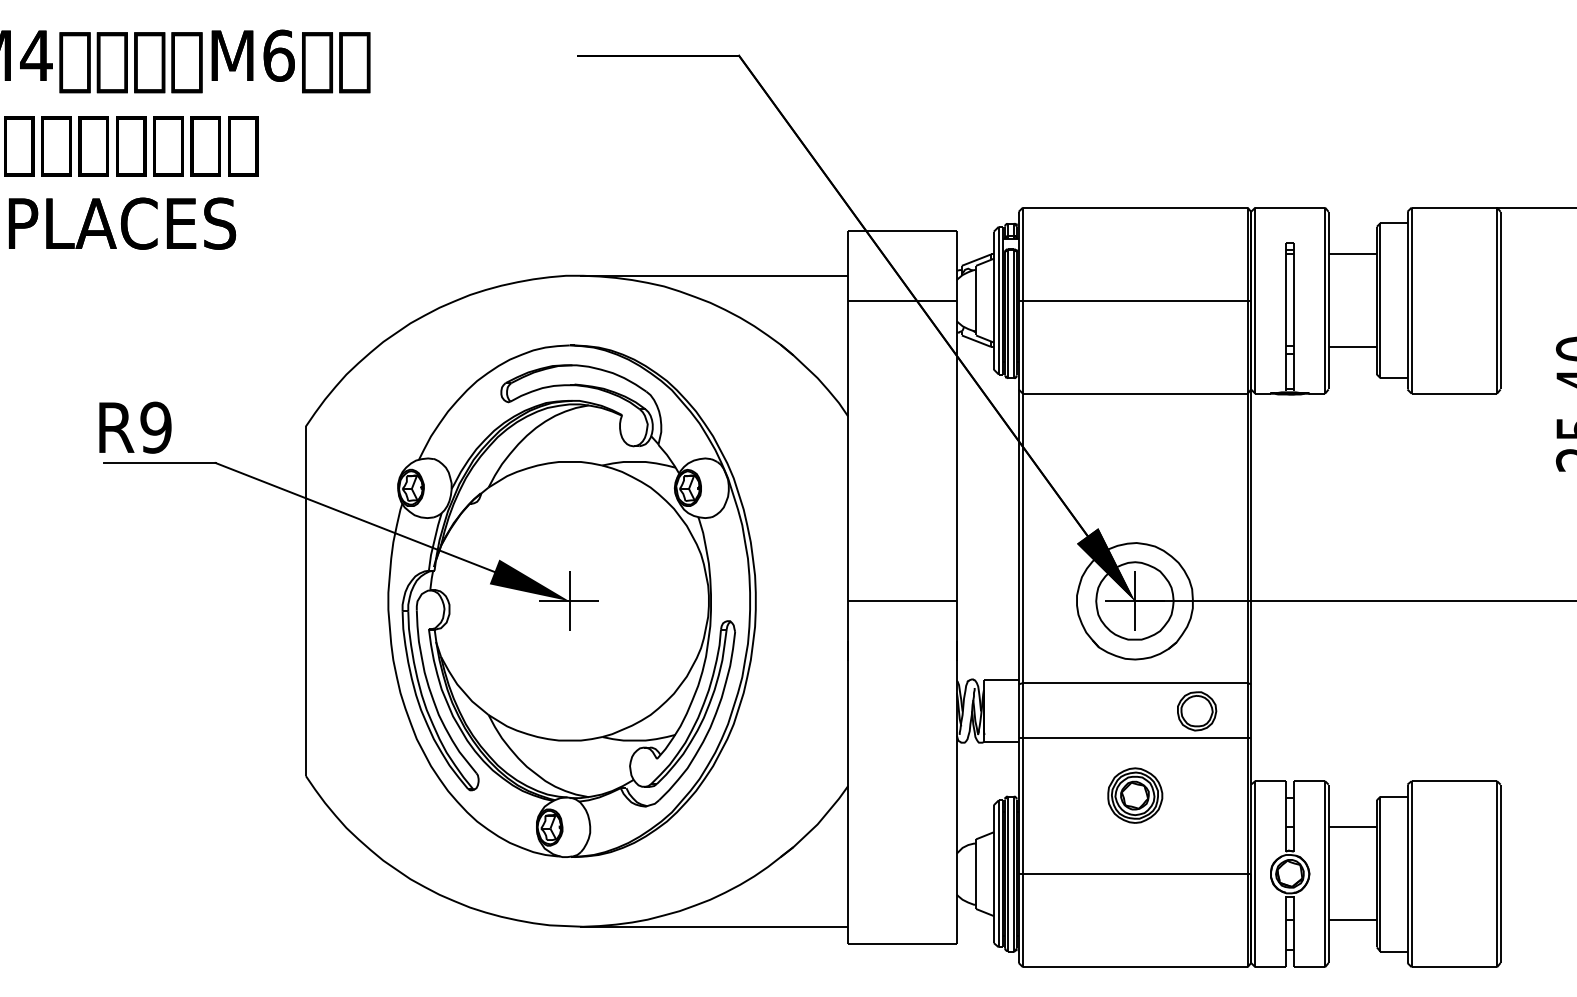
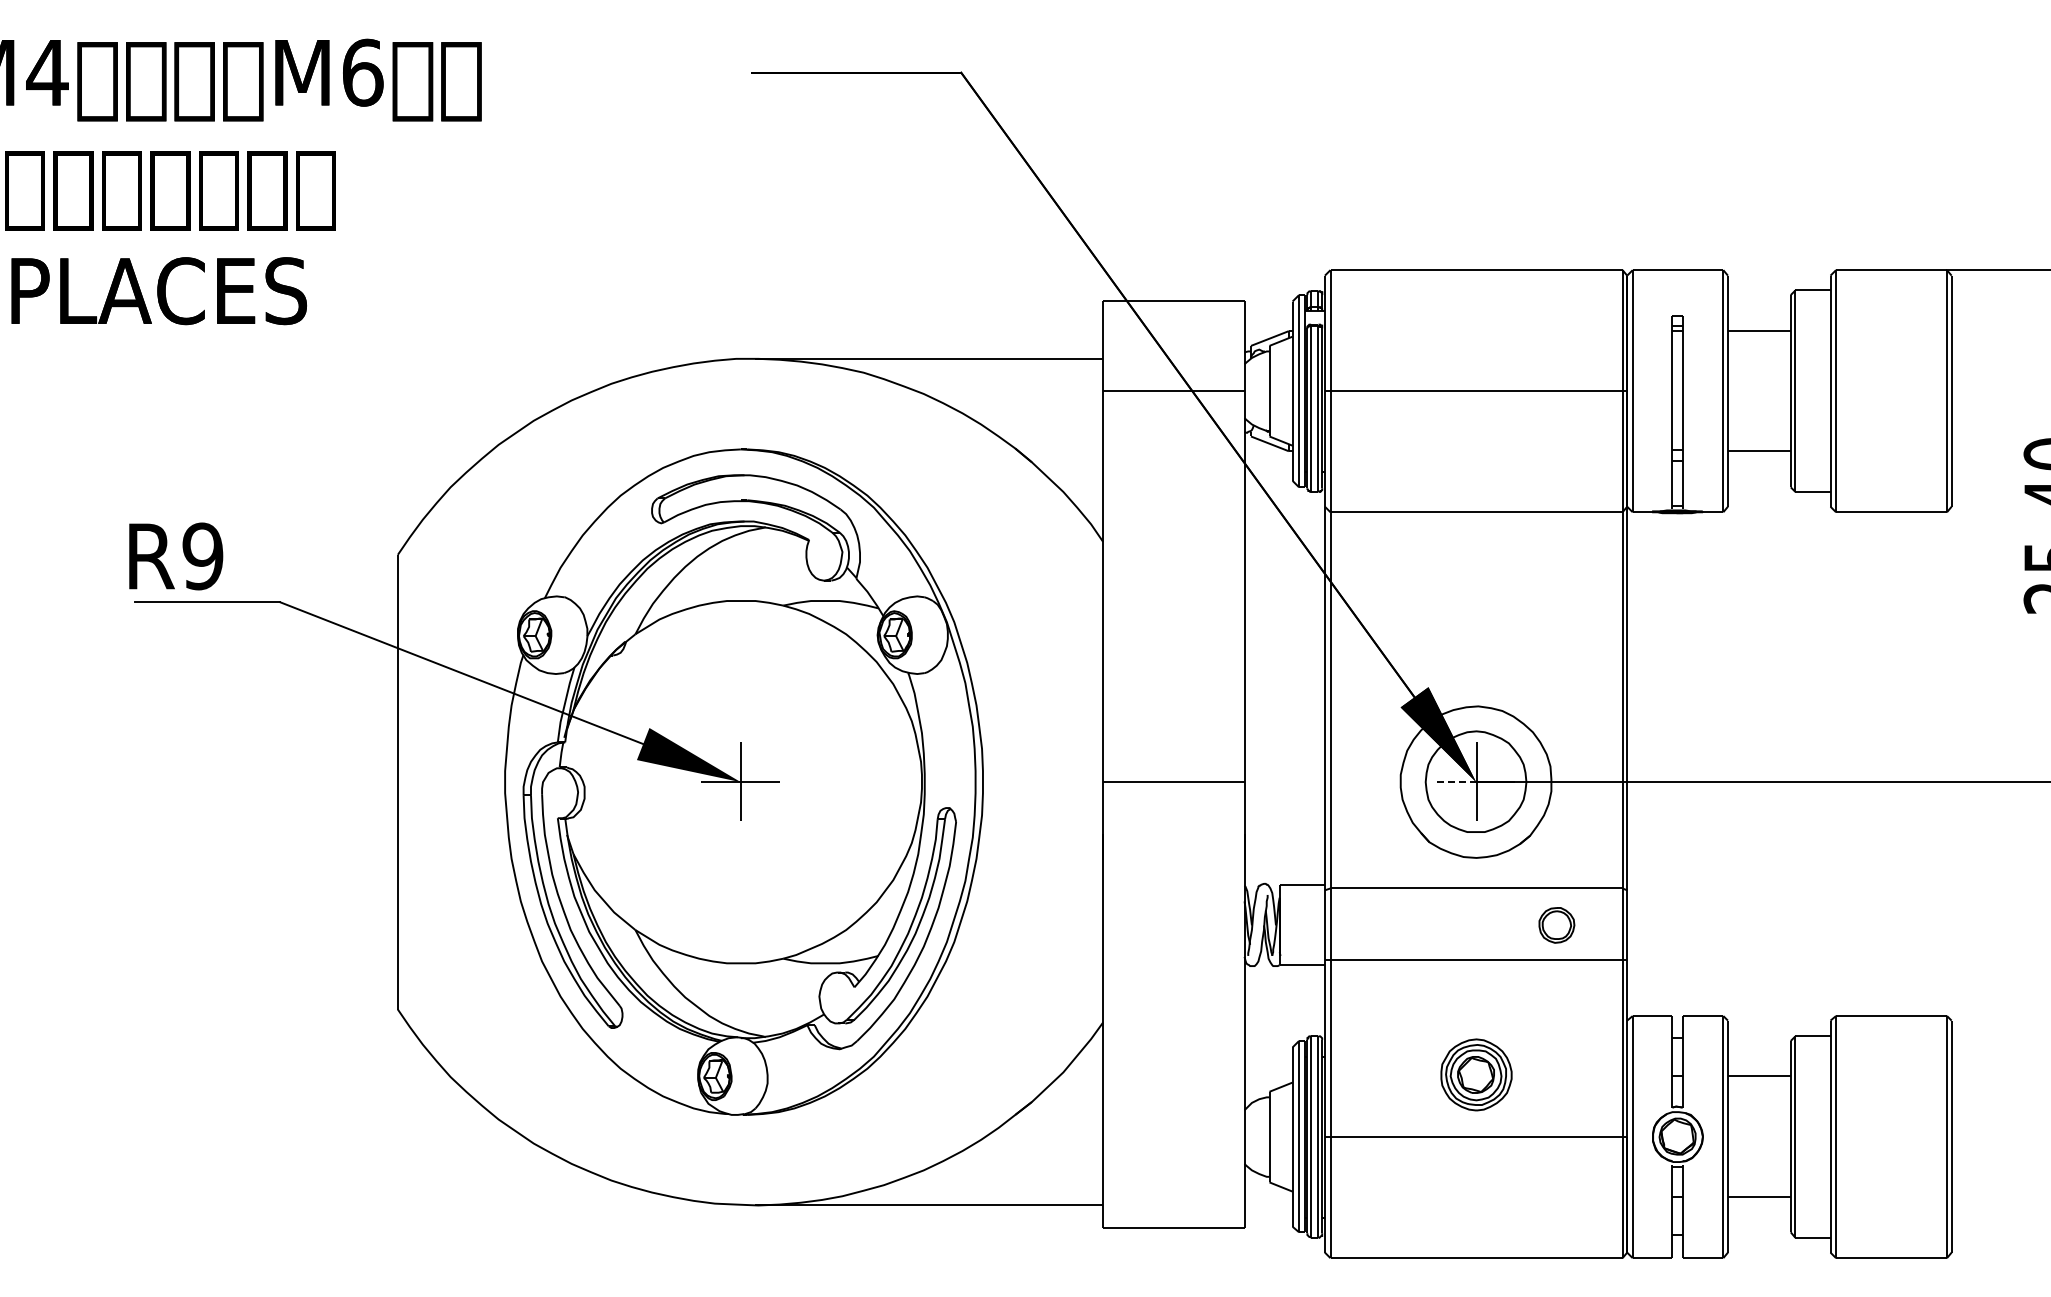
line: (1119, 601) -> (1456, 782), solid -> dashed
part: (1196, 711) -> (1556, 925), size x0.7
part: (1135, 795) -> (1476, 1074), moved

